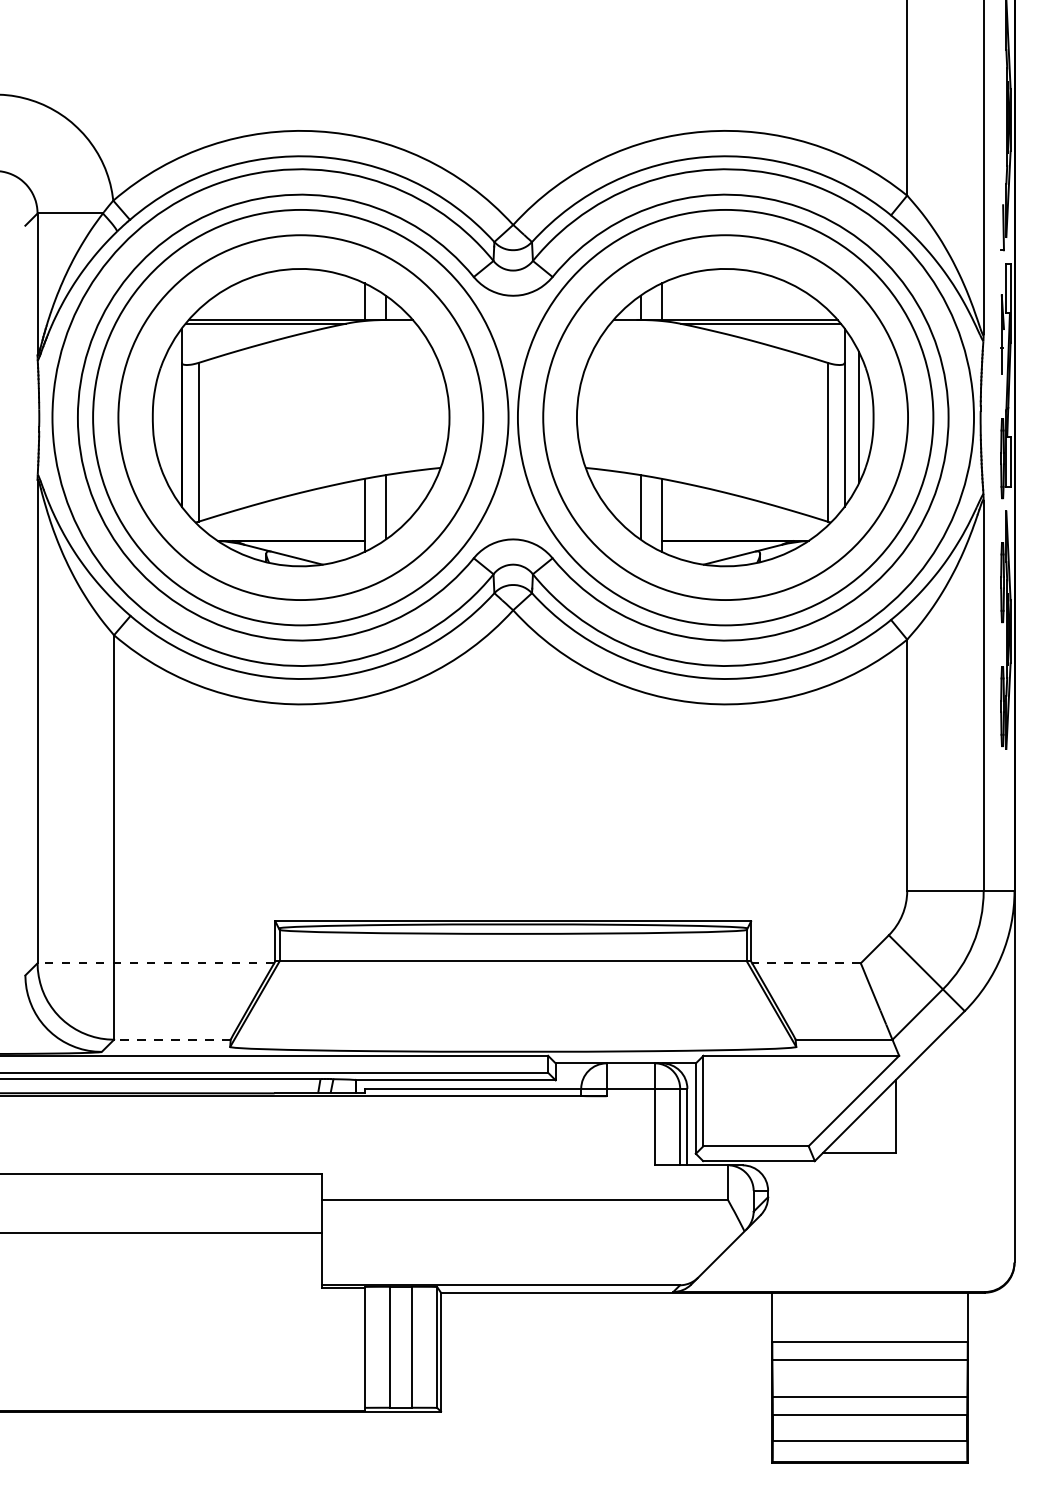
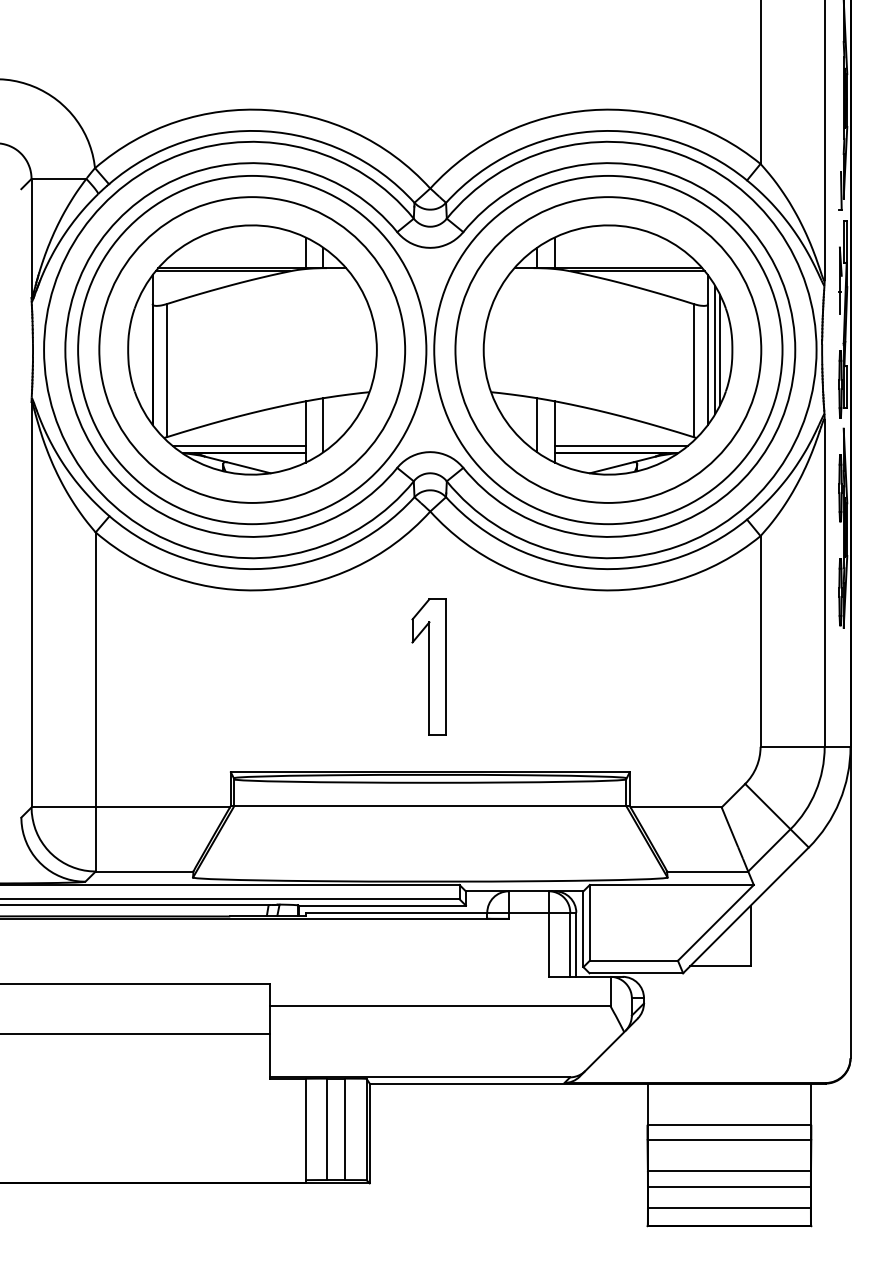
line: (853, 417) -> (715, 349), added
line: (284, 532) -> (238, 446), added
line: (740, 532) -> (620, 446), added
part: (511, 795) -> (428, 666), added
line: (155, 963) -> (130, 807), dashed -> solid
line: (806, 963) -> (676, 807), dashed -> solid
line: (172, 1039) -> (144, 871), dashed -> solid

